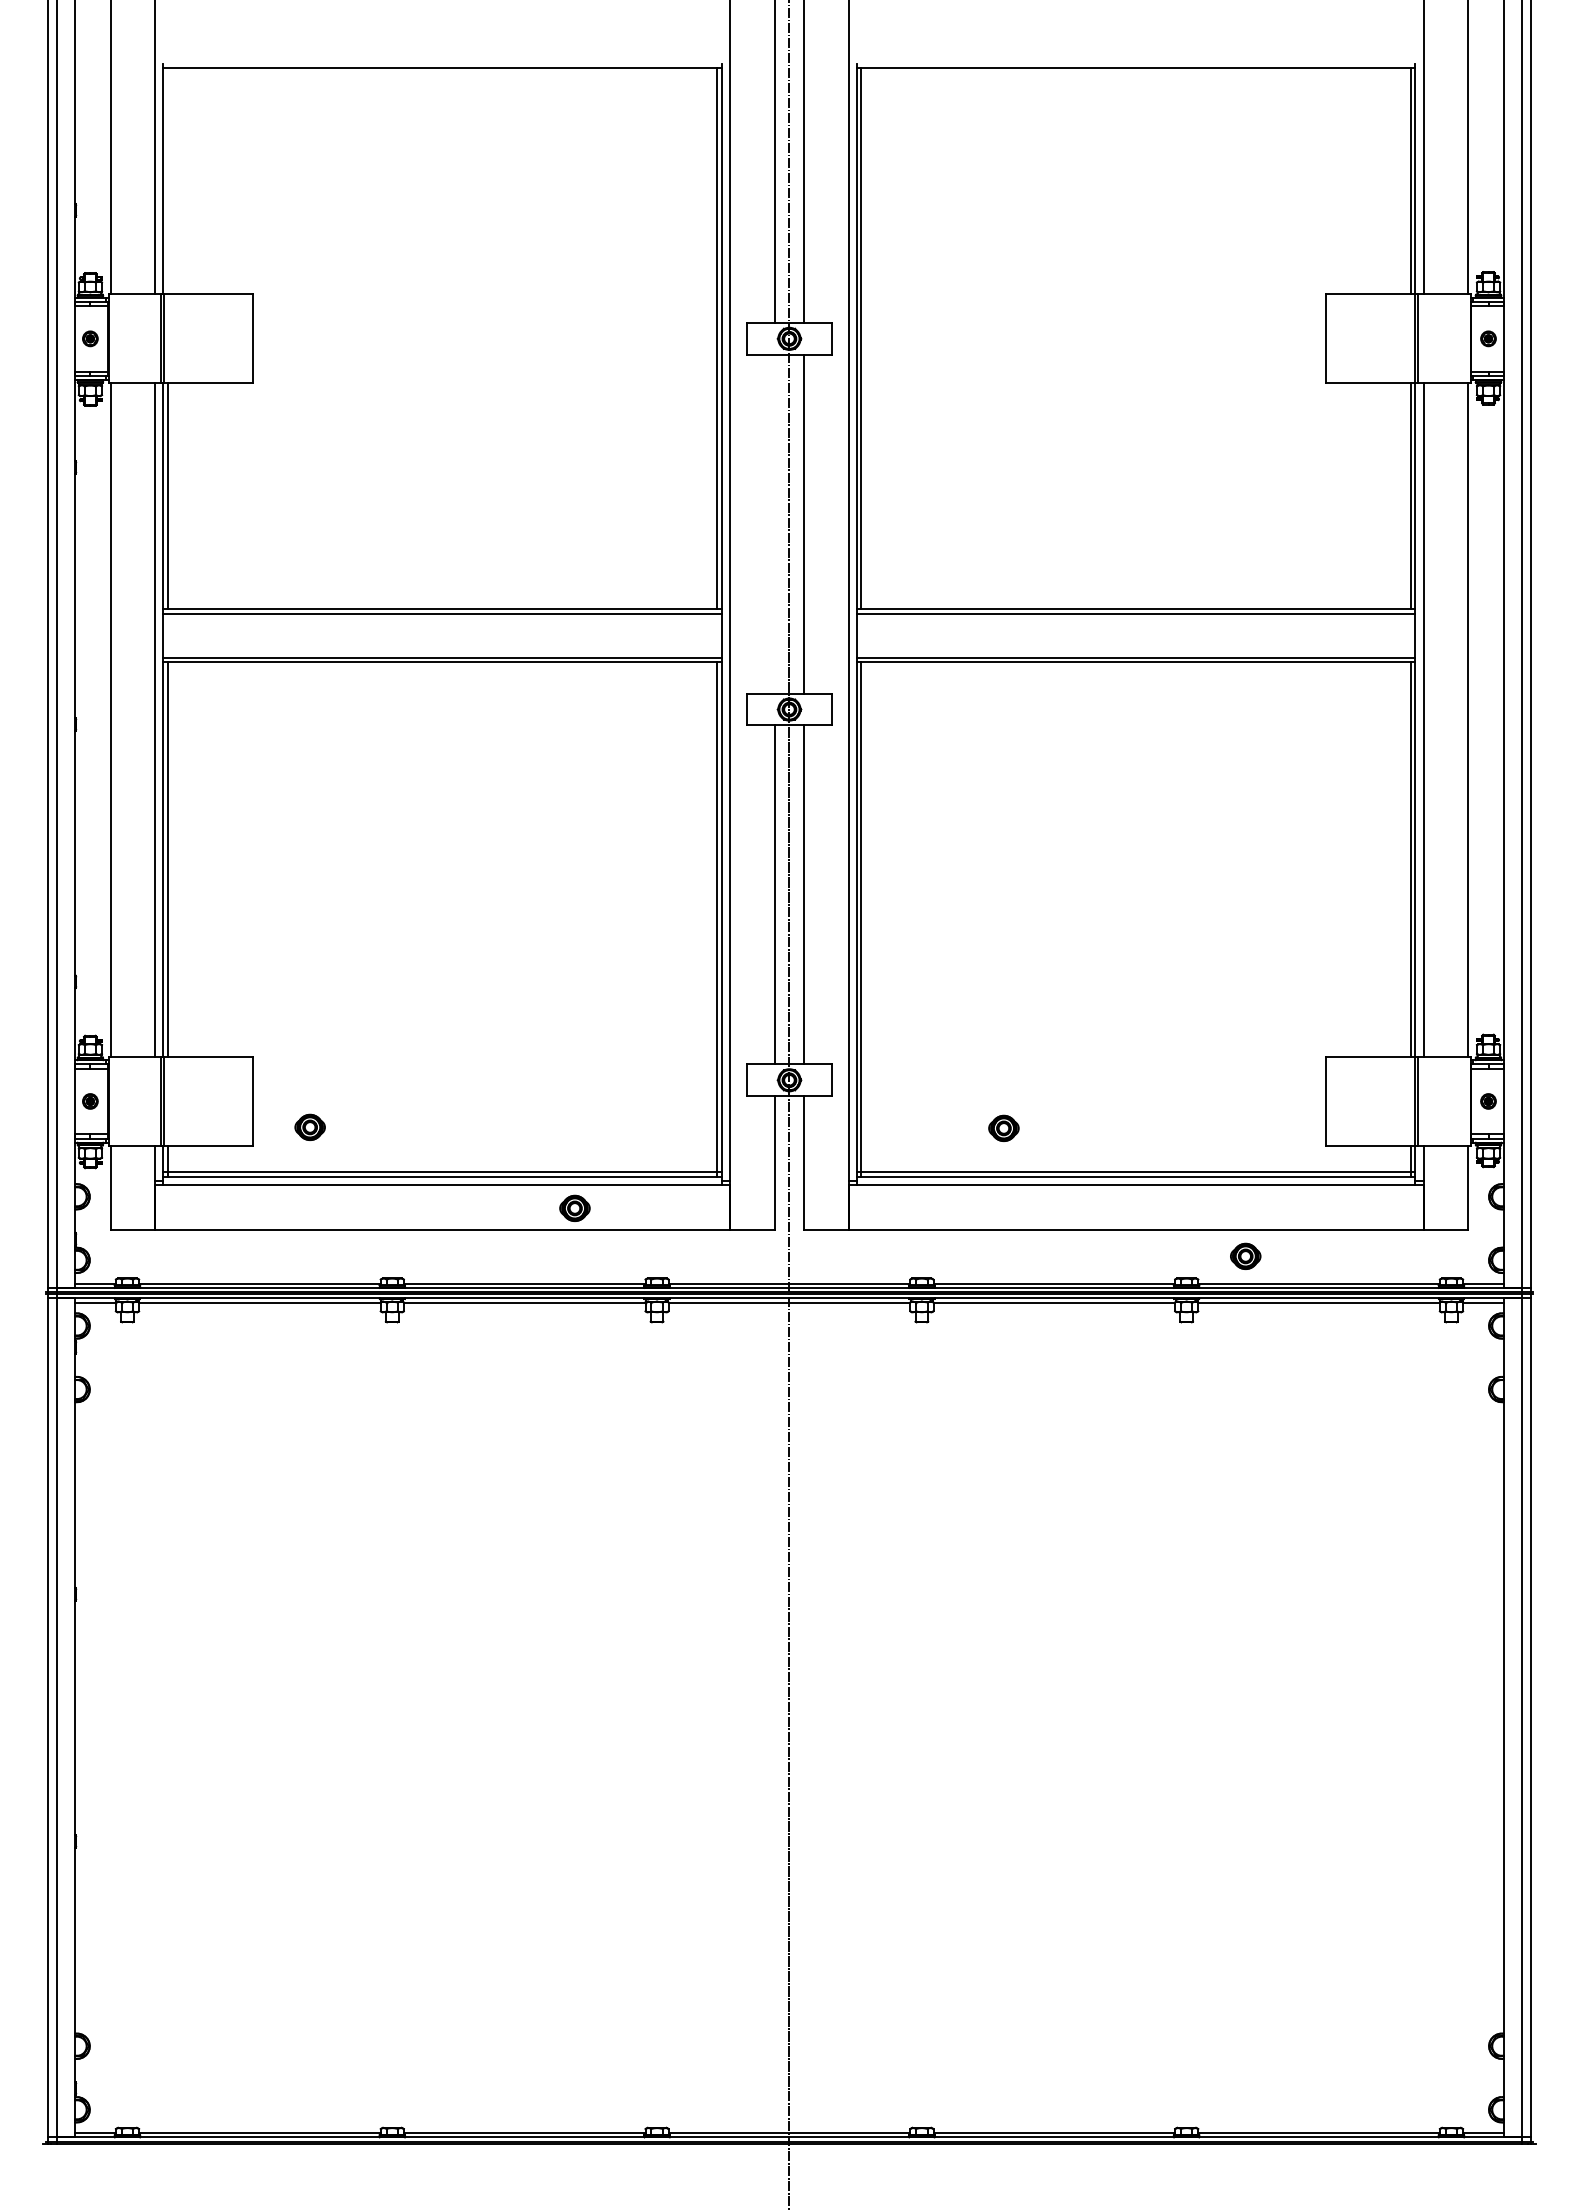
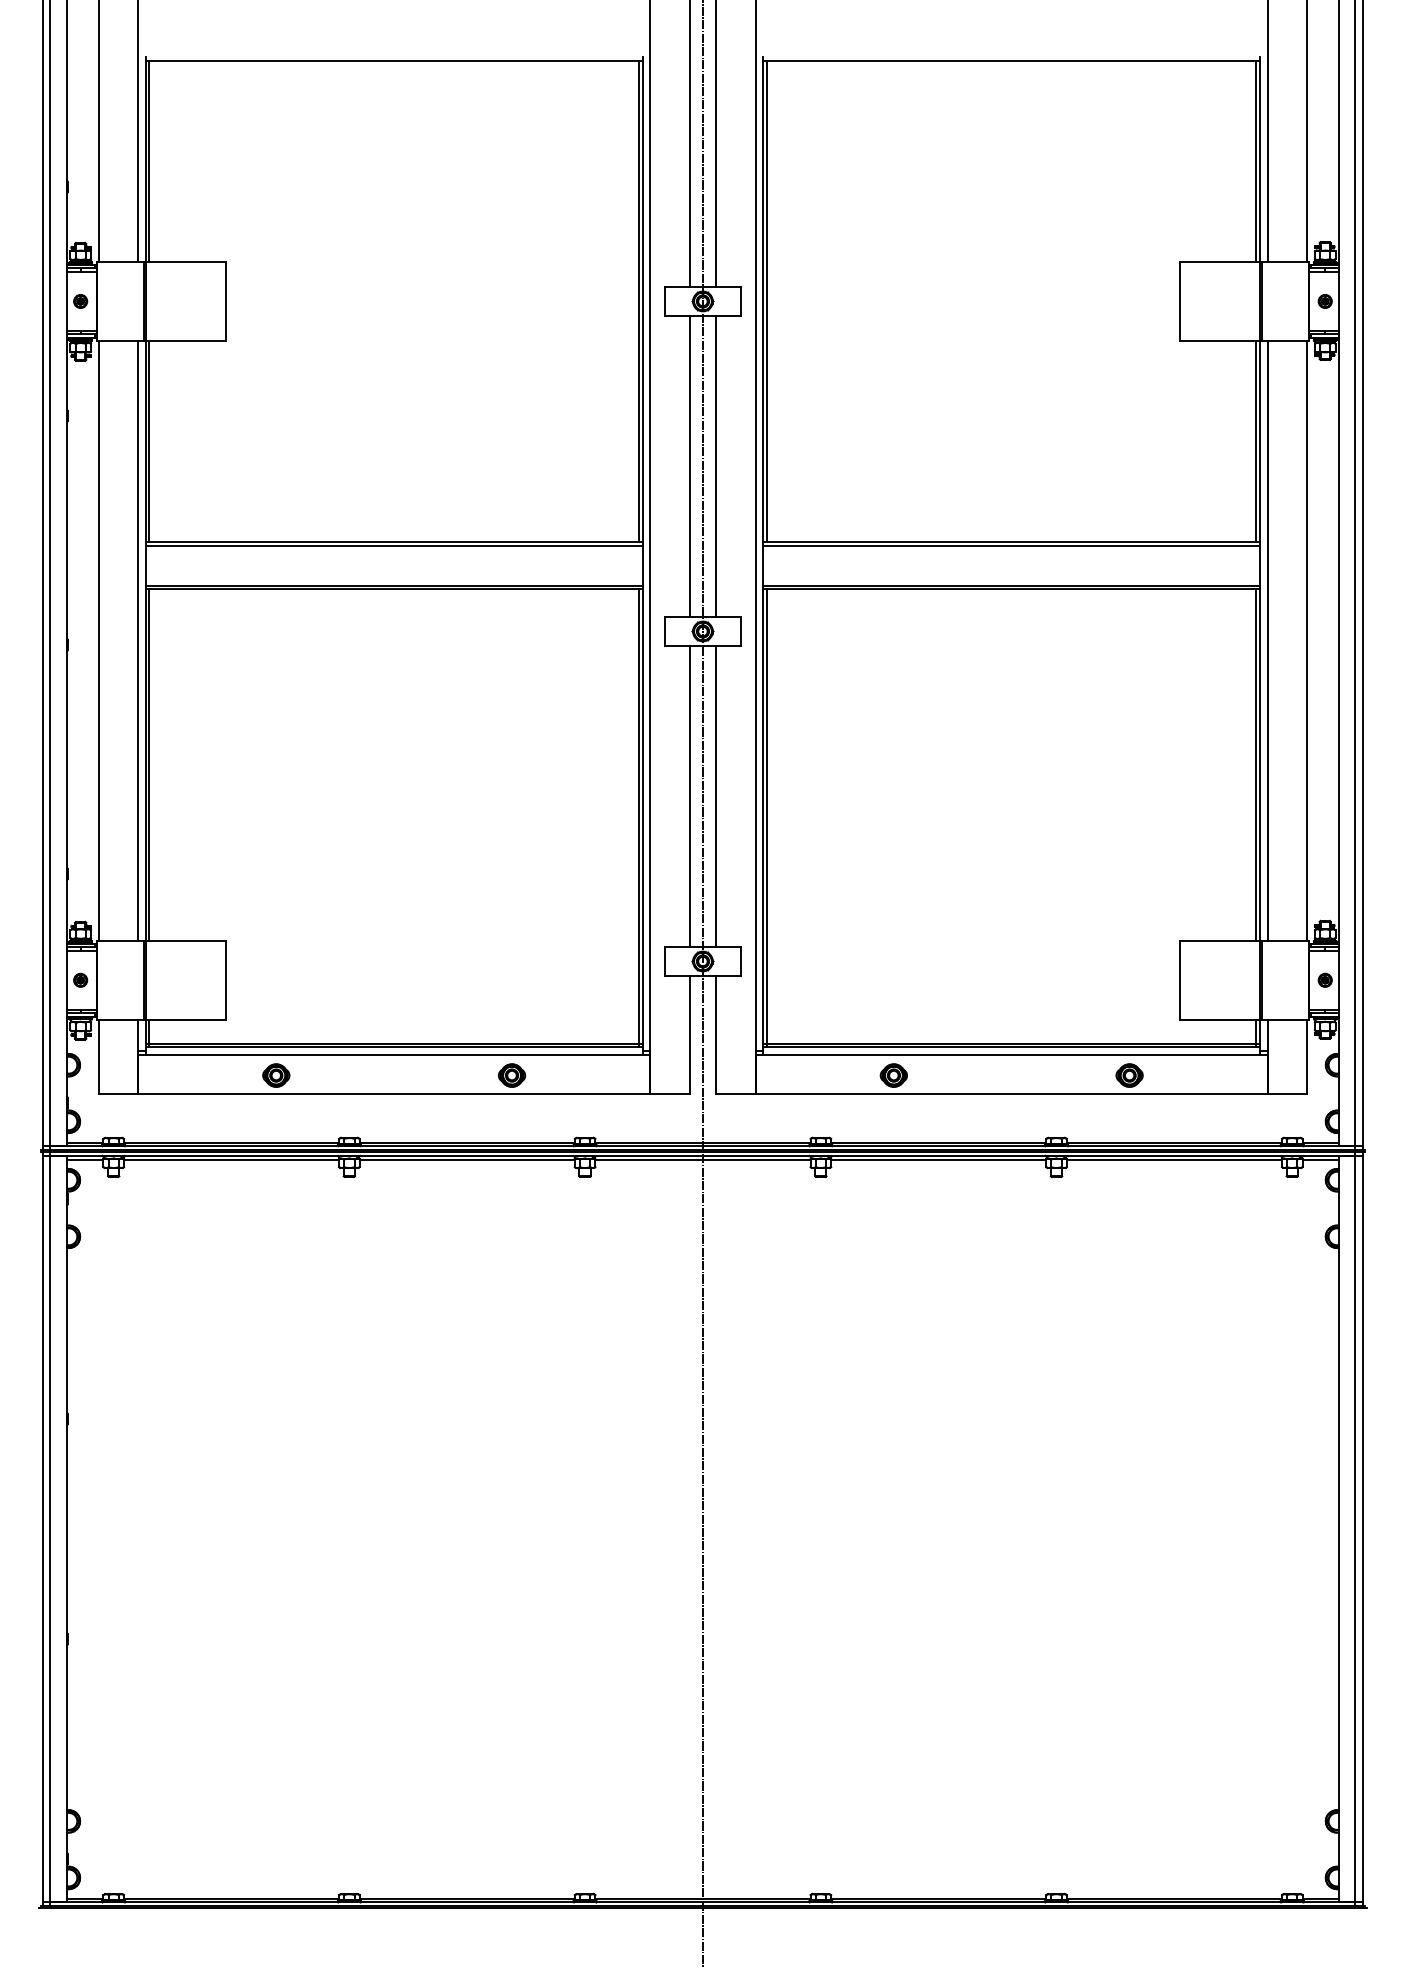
line: (167, 181) -> (149, 161), added
line: (774, 523) -> (689, 465), added
part: (309, 1126) -> (275, 1074), moved
part: (1003, 1127) -> (893, 1074), moved
part: (1245, 1255) -> (1129, 1074), moved

